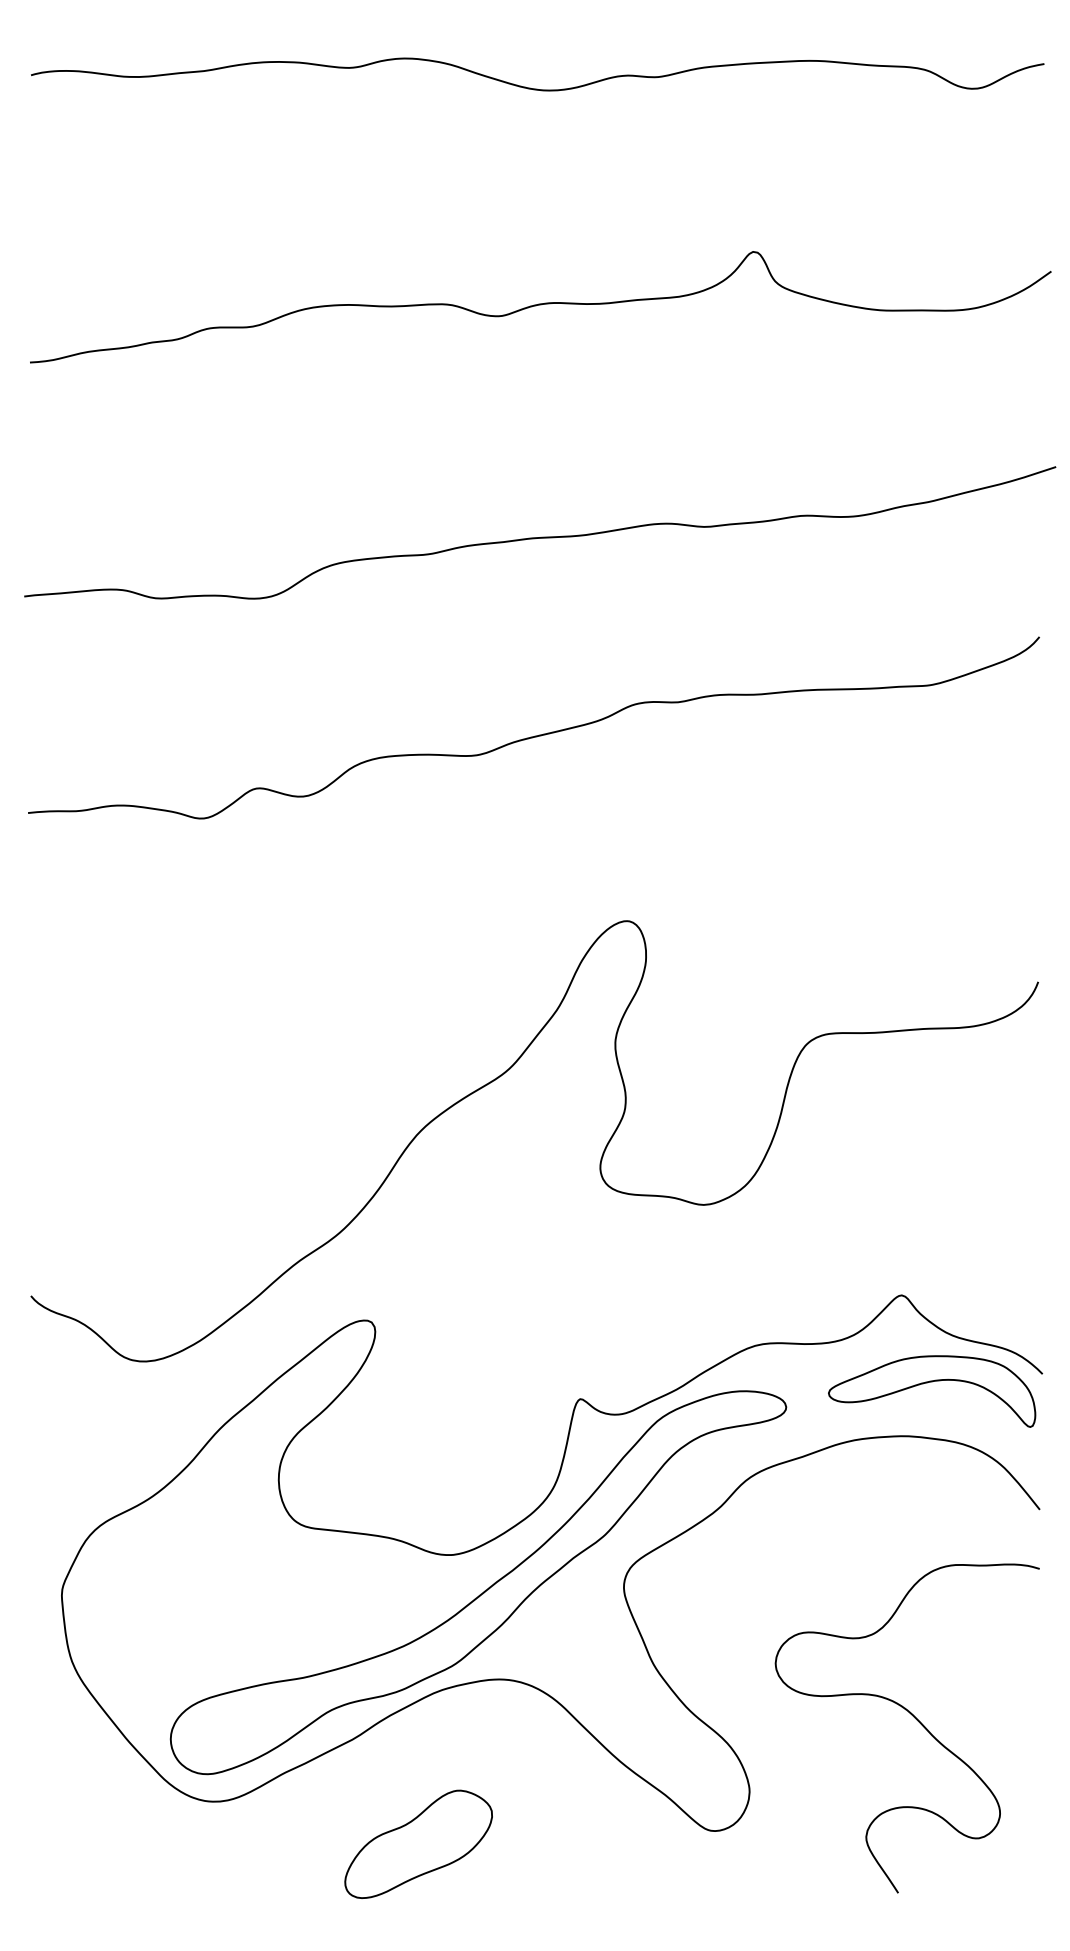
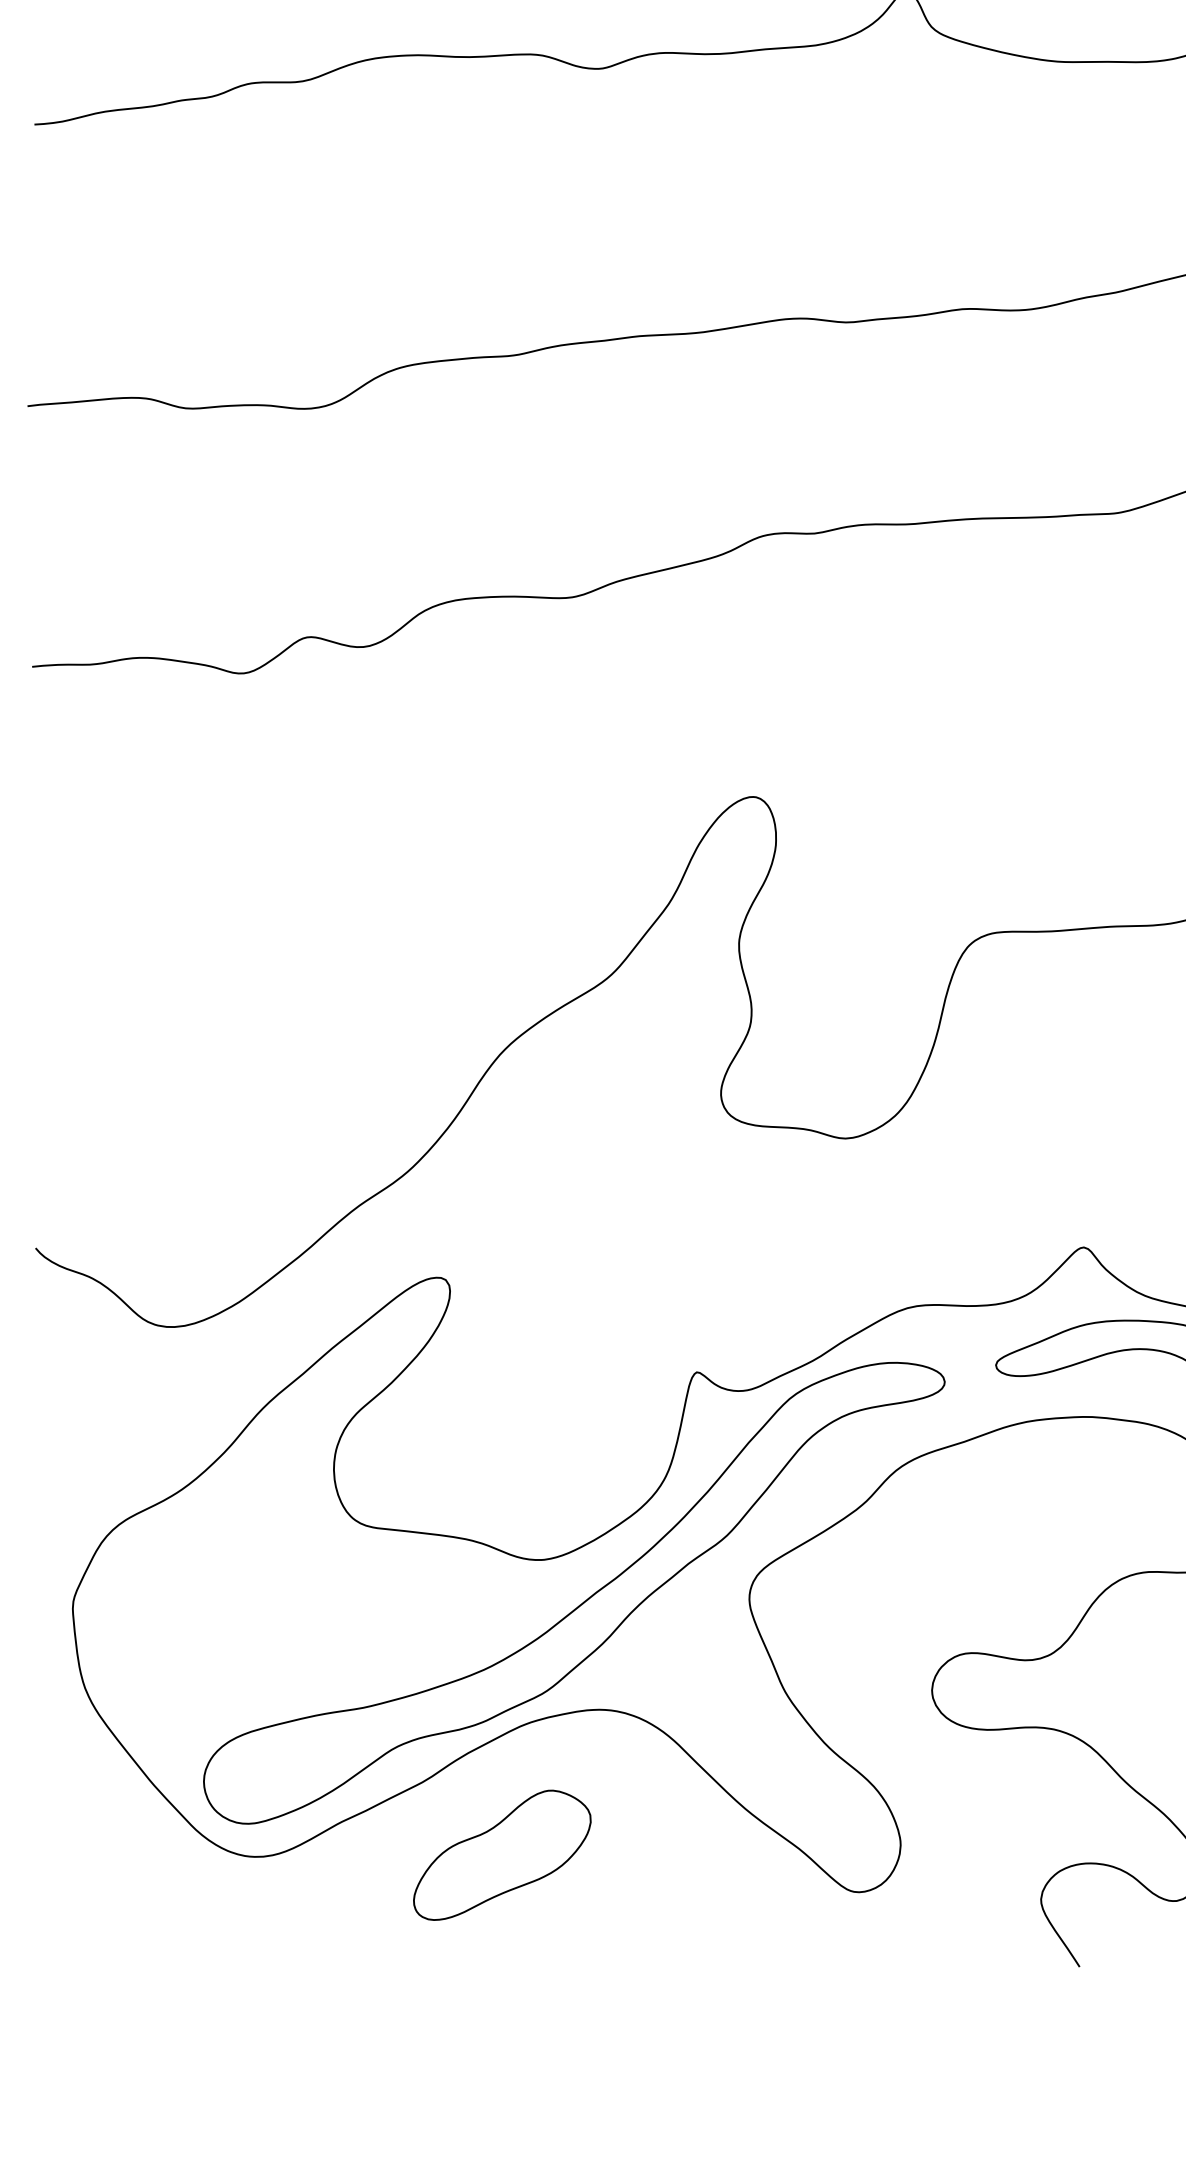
part: (418, 1843) -> (502, 1854), moved

